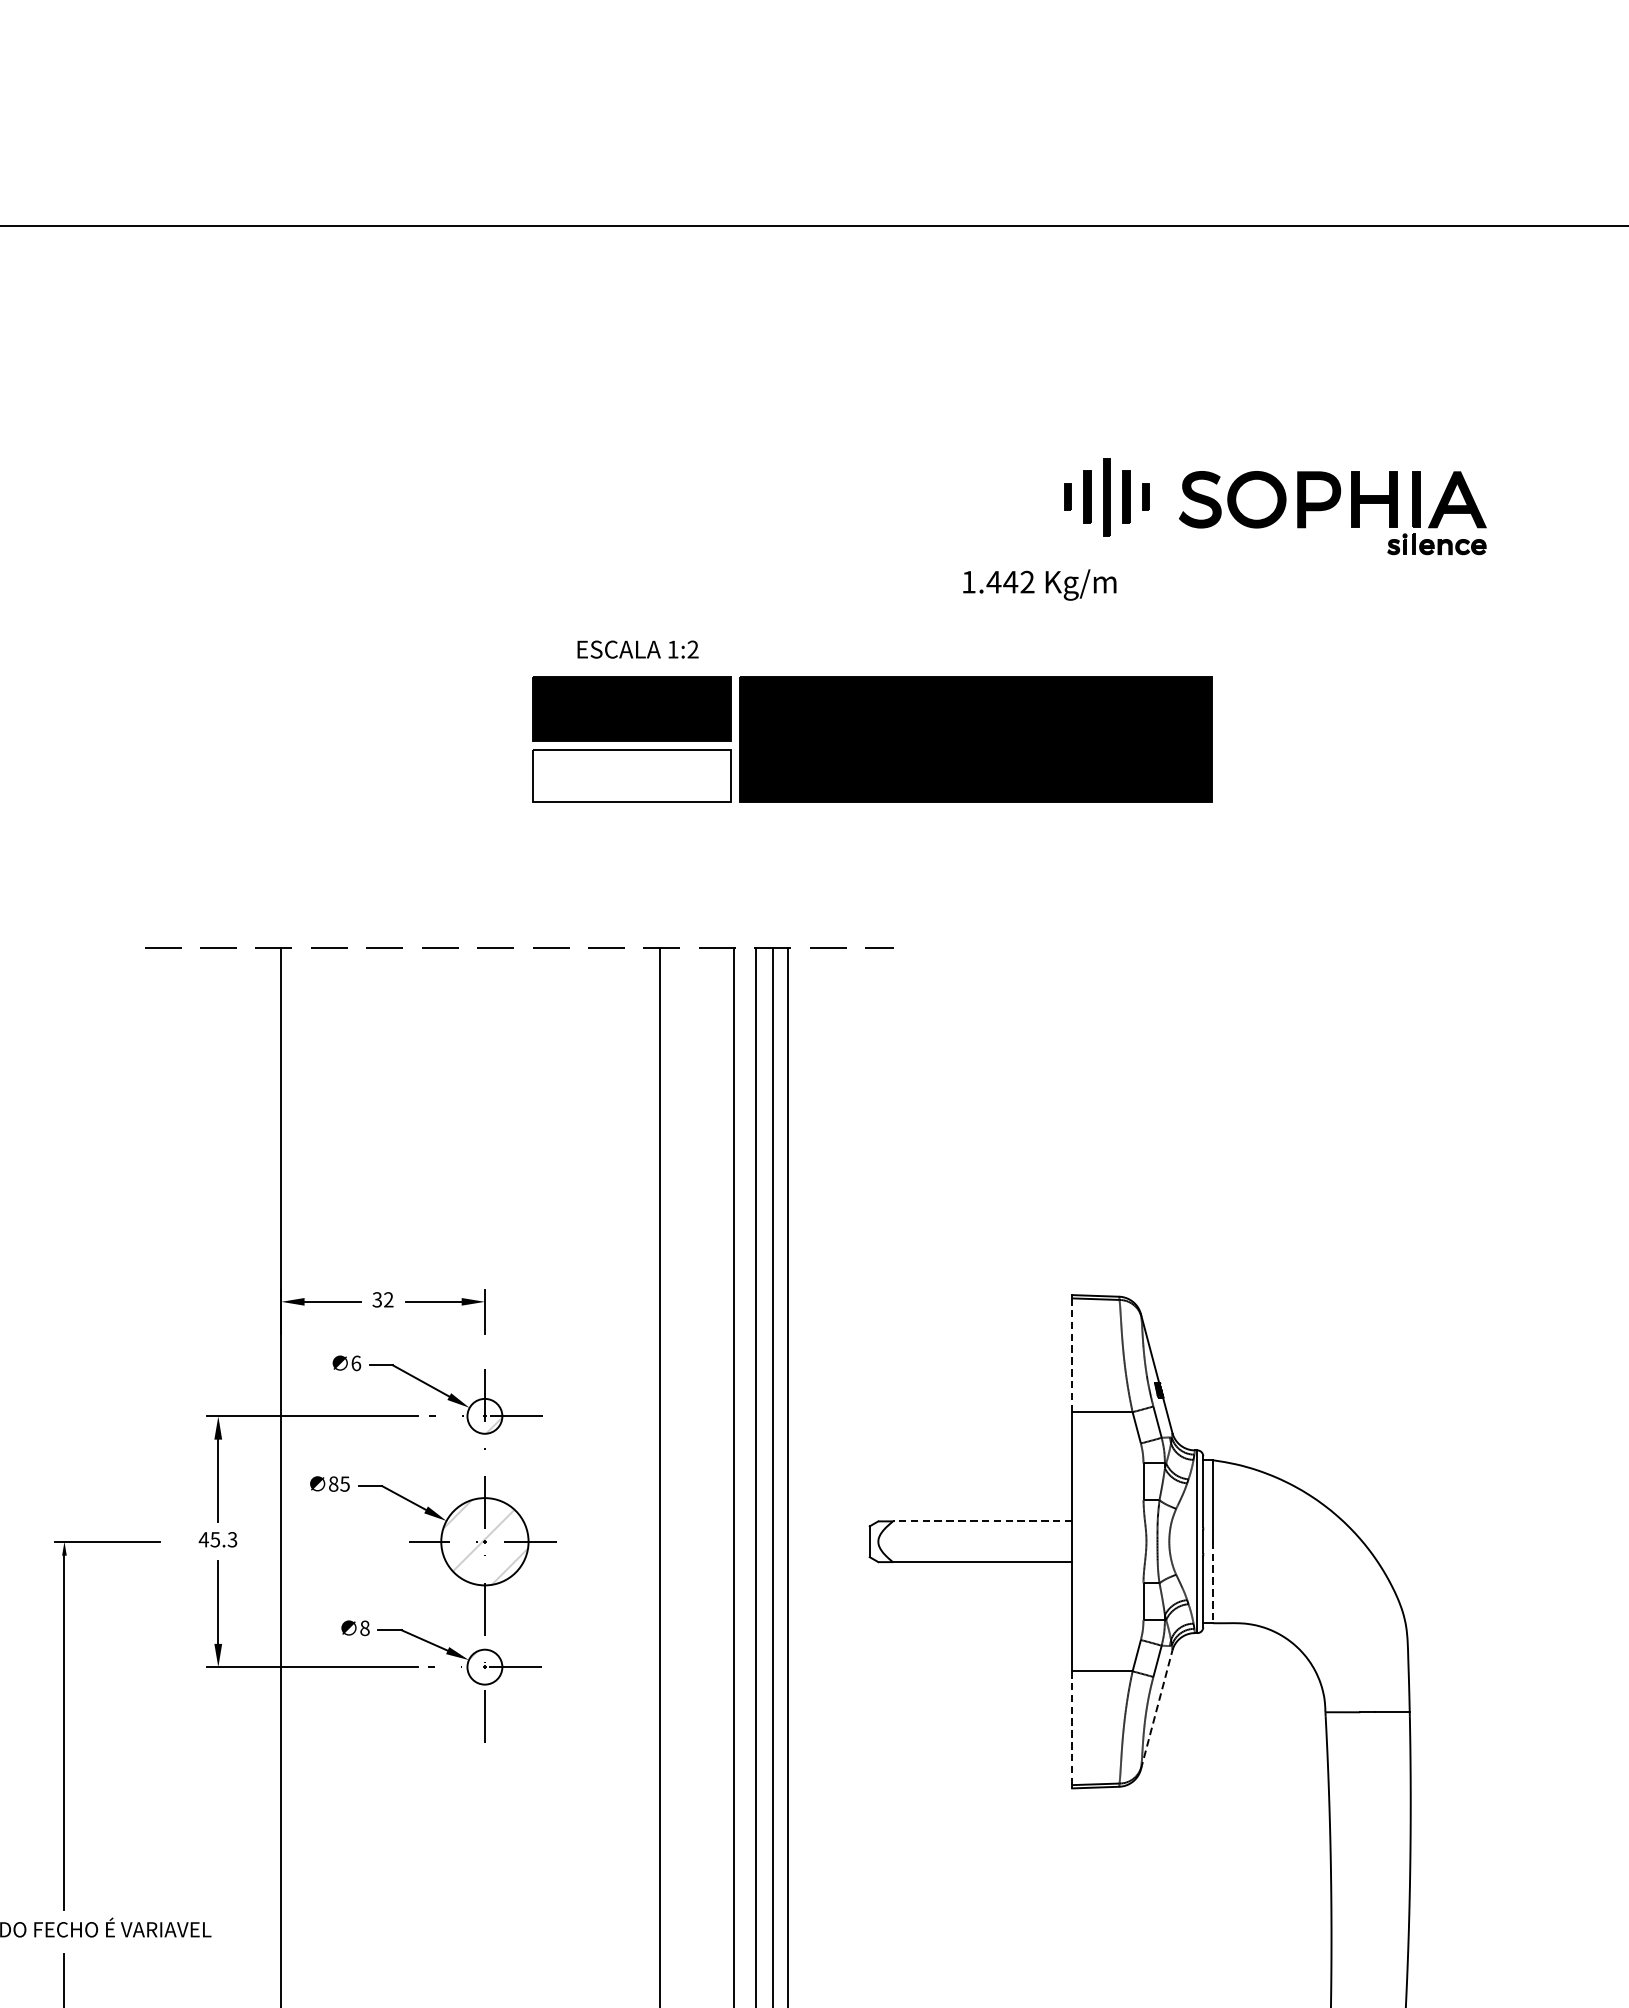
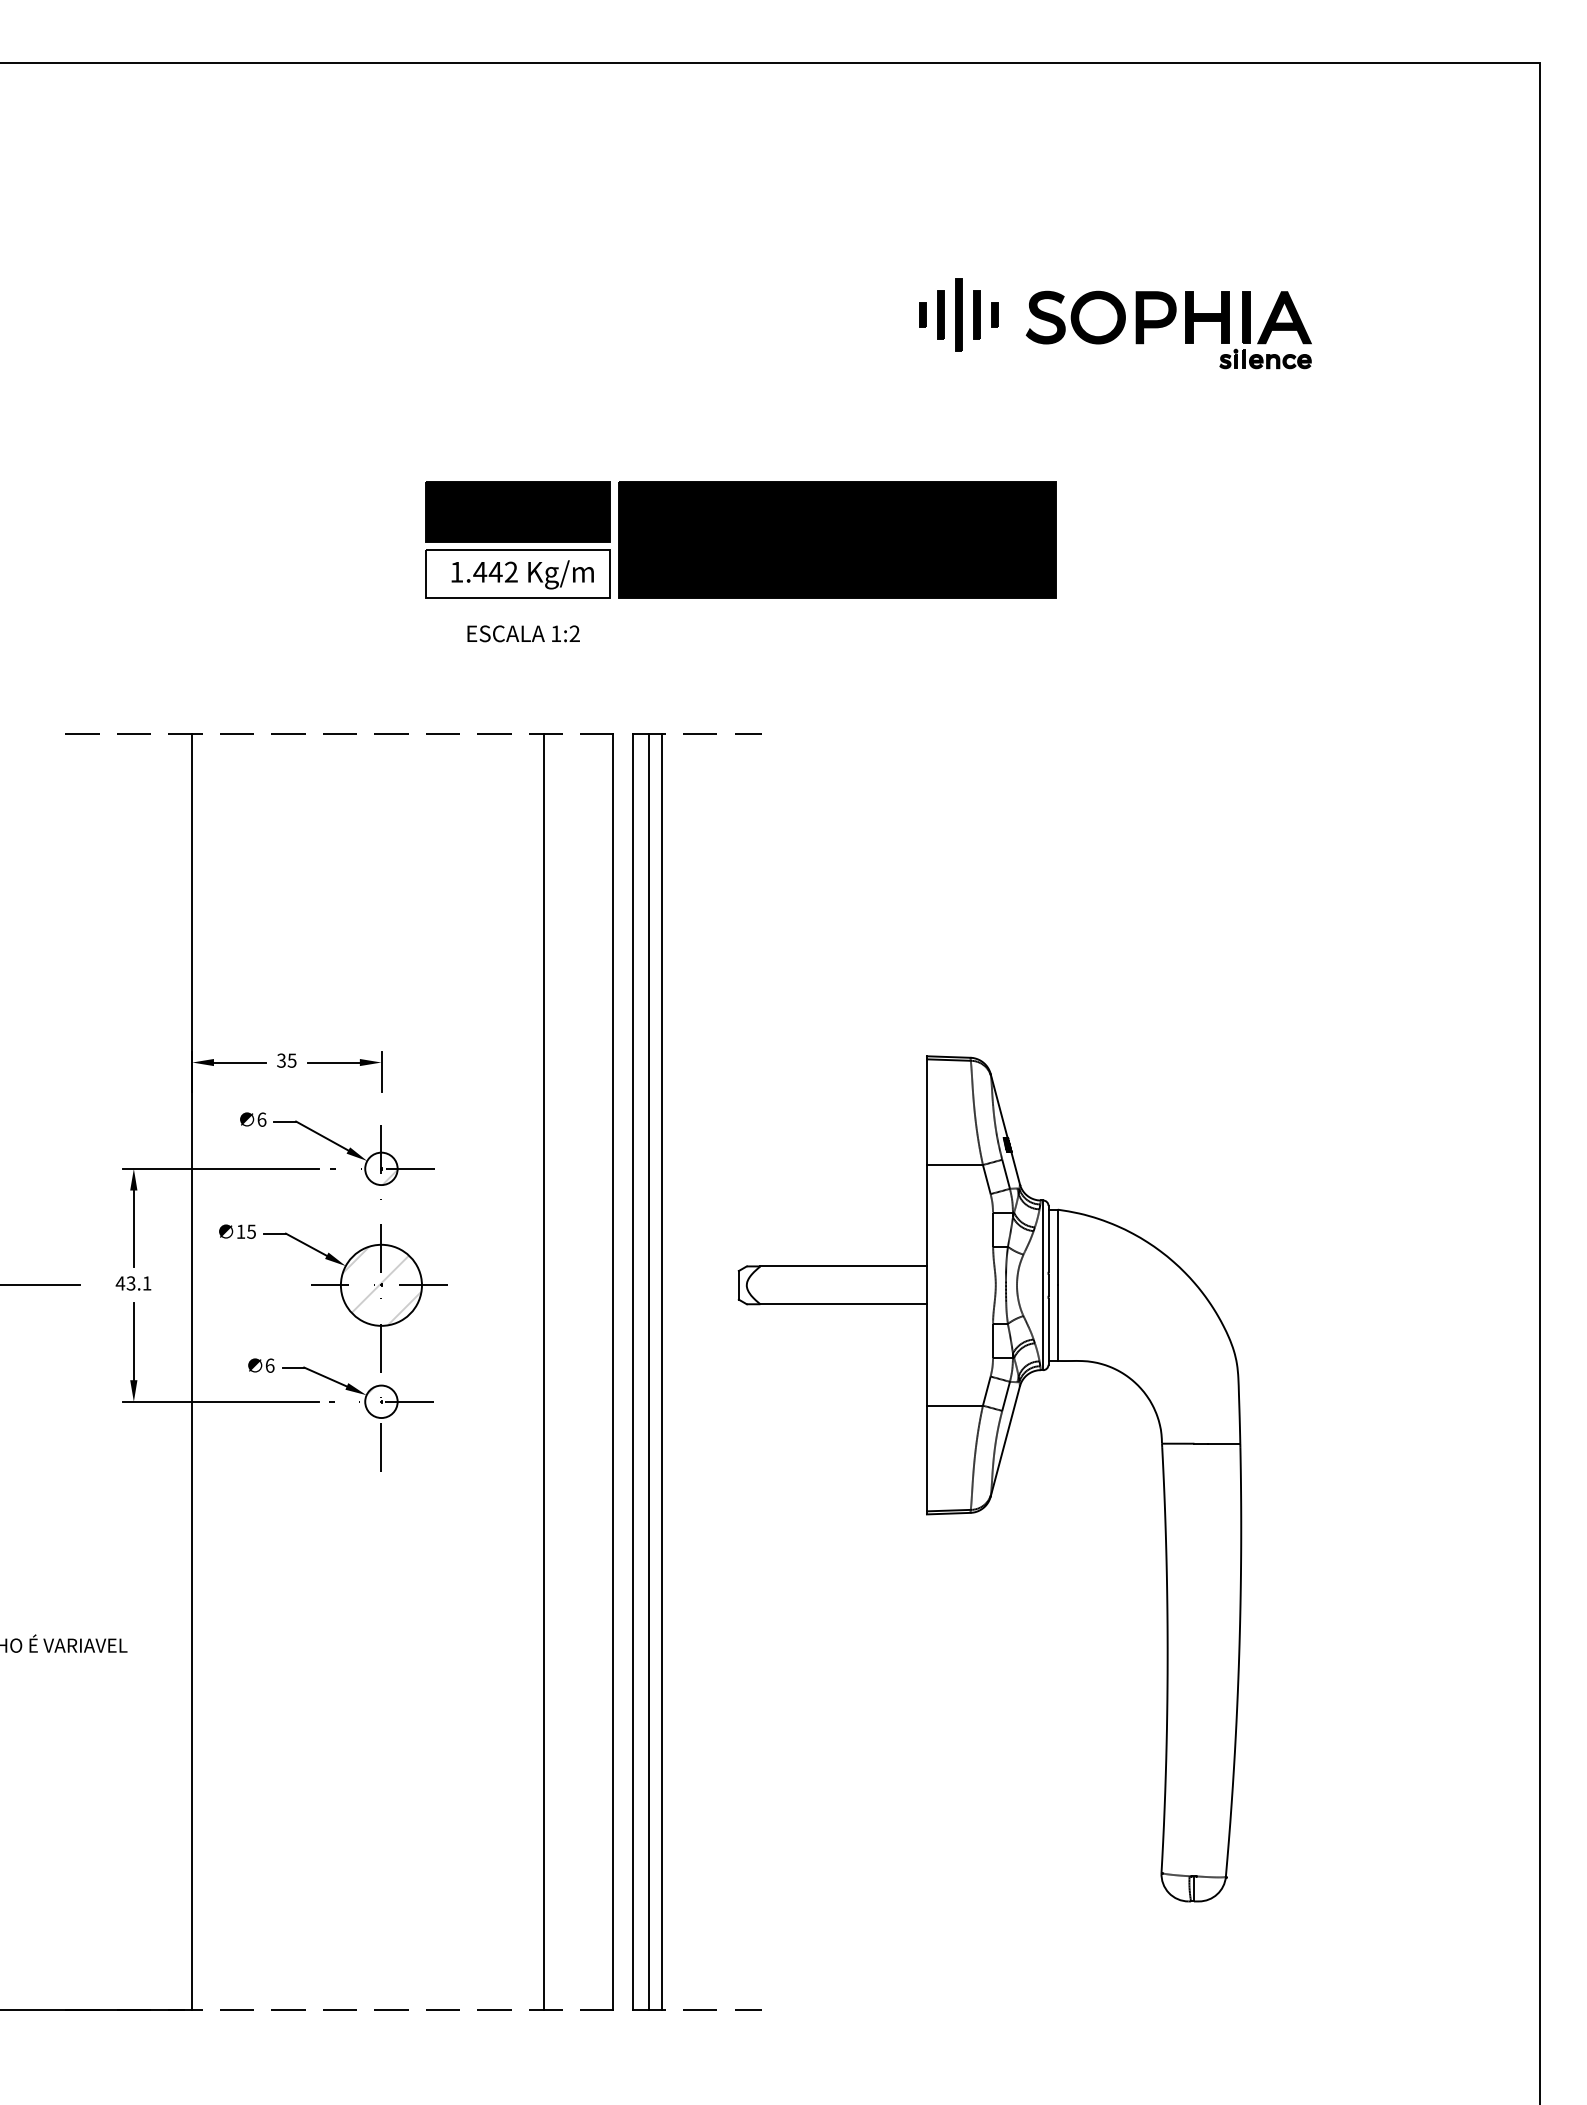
text: (1039, 584) -> (522, 574), moved
text: (637, 649) -> (523, 633), moved
text: (388, 1299) -> (291, 1060), 32 -> 35
line: (1071, 1355) -> (926, 1112), dashed -> solid
text: (333, 1483) -> (240, 1231), 85 -> 15
line: (982, 1521) -> (843, 1266), dashed -> solid
text: (224, 1539) -> (139, 1283), 45.3 -> 43.1
line: (1212, 1582) -> (1057, 1323), dashed -> solid
text: (364, 1628) -> (269, 1365), 8 -> 6
line: (1156, 1708) -> (1005, 1440), dashed -> solid
line: (1071, 1728) -> (926, 1458), dashed -> solid

